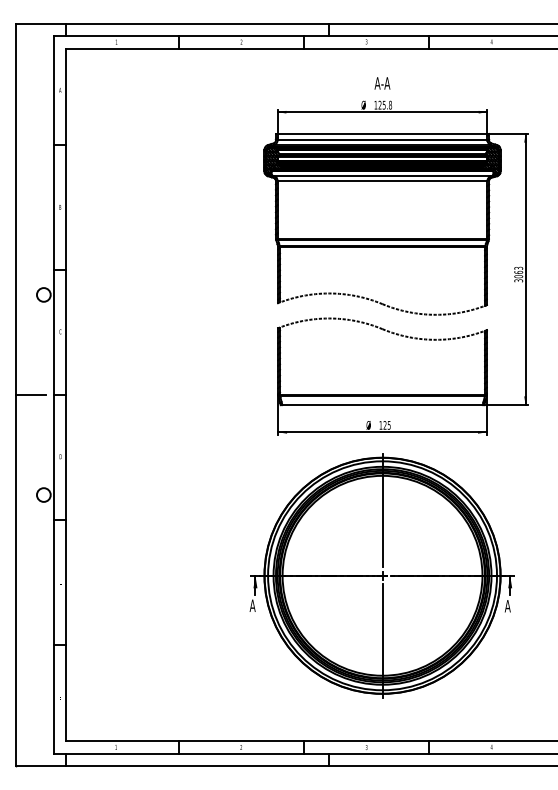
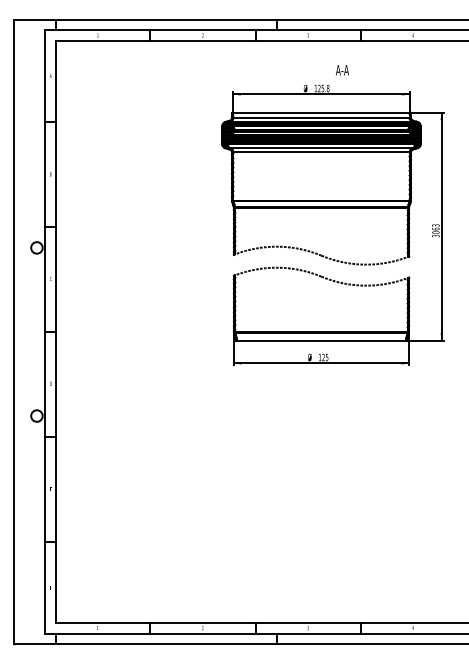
text: (382, 83) -> (342, 70), moved
line: (31, 395) -> (26, 332), removed
part: (382, 575) -> (321, 483), removed

